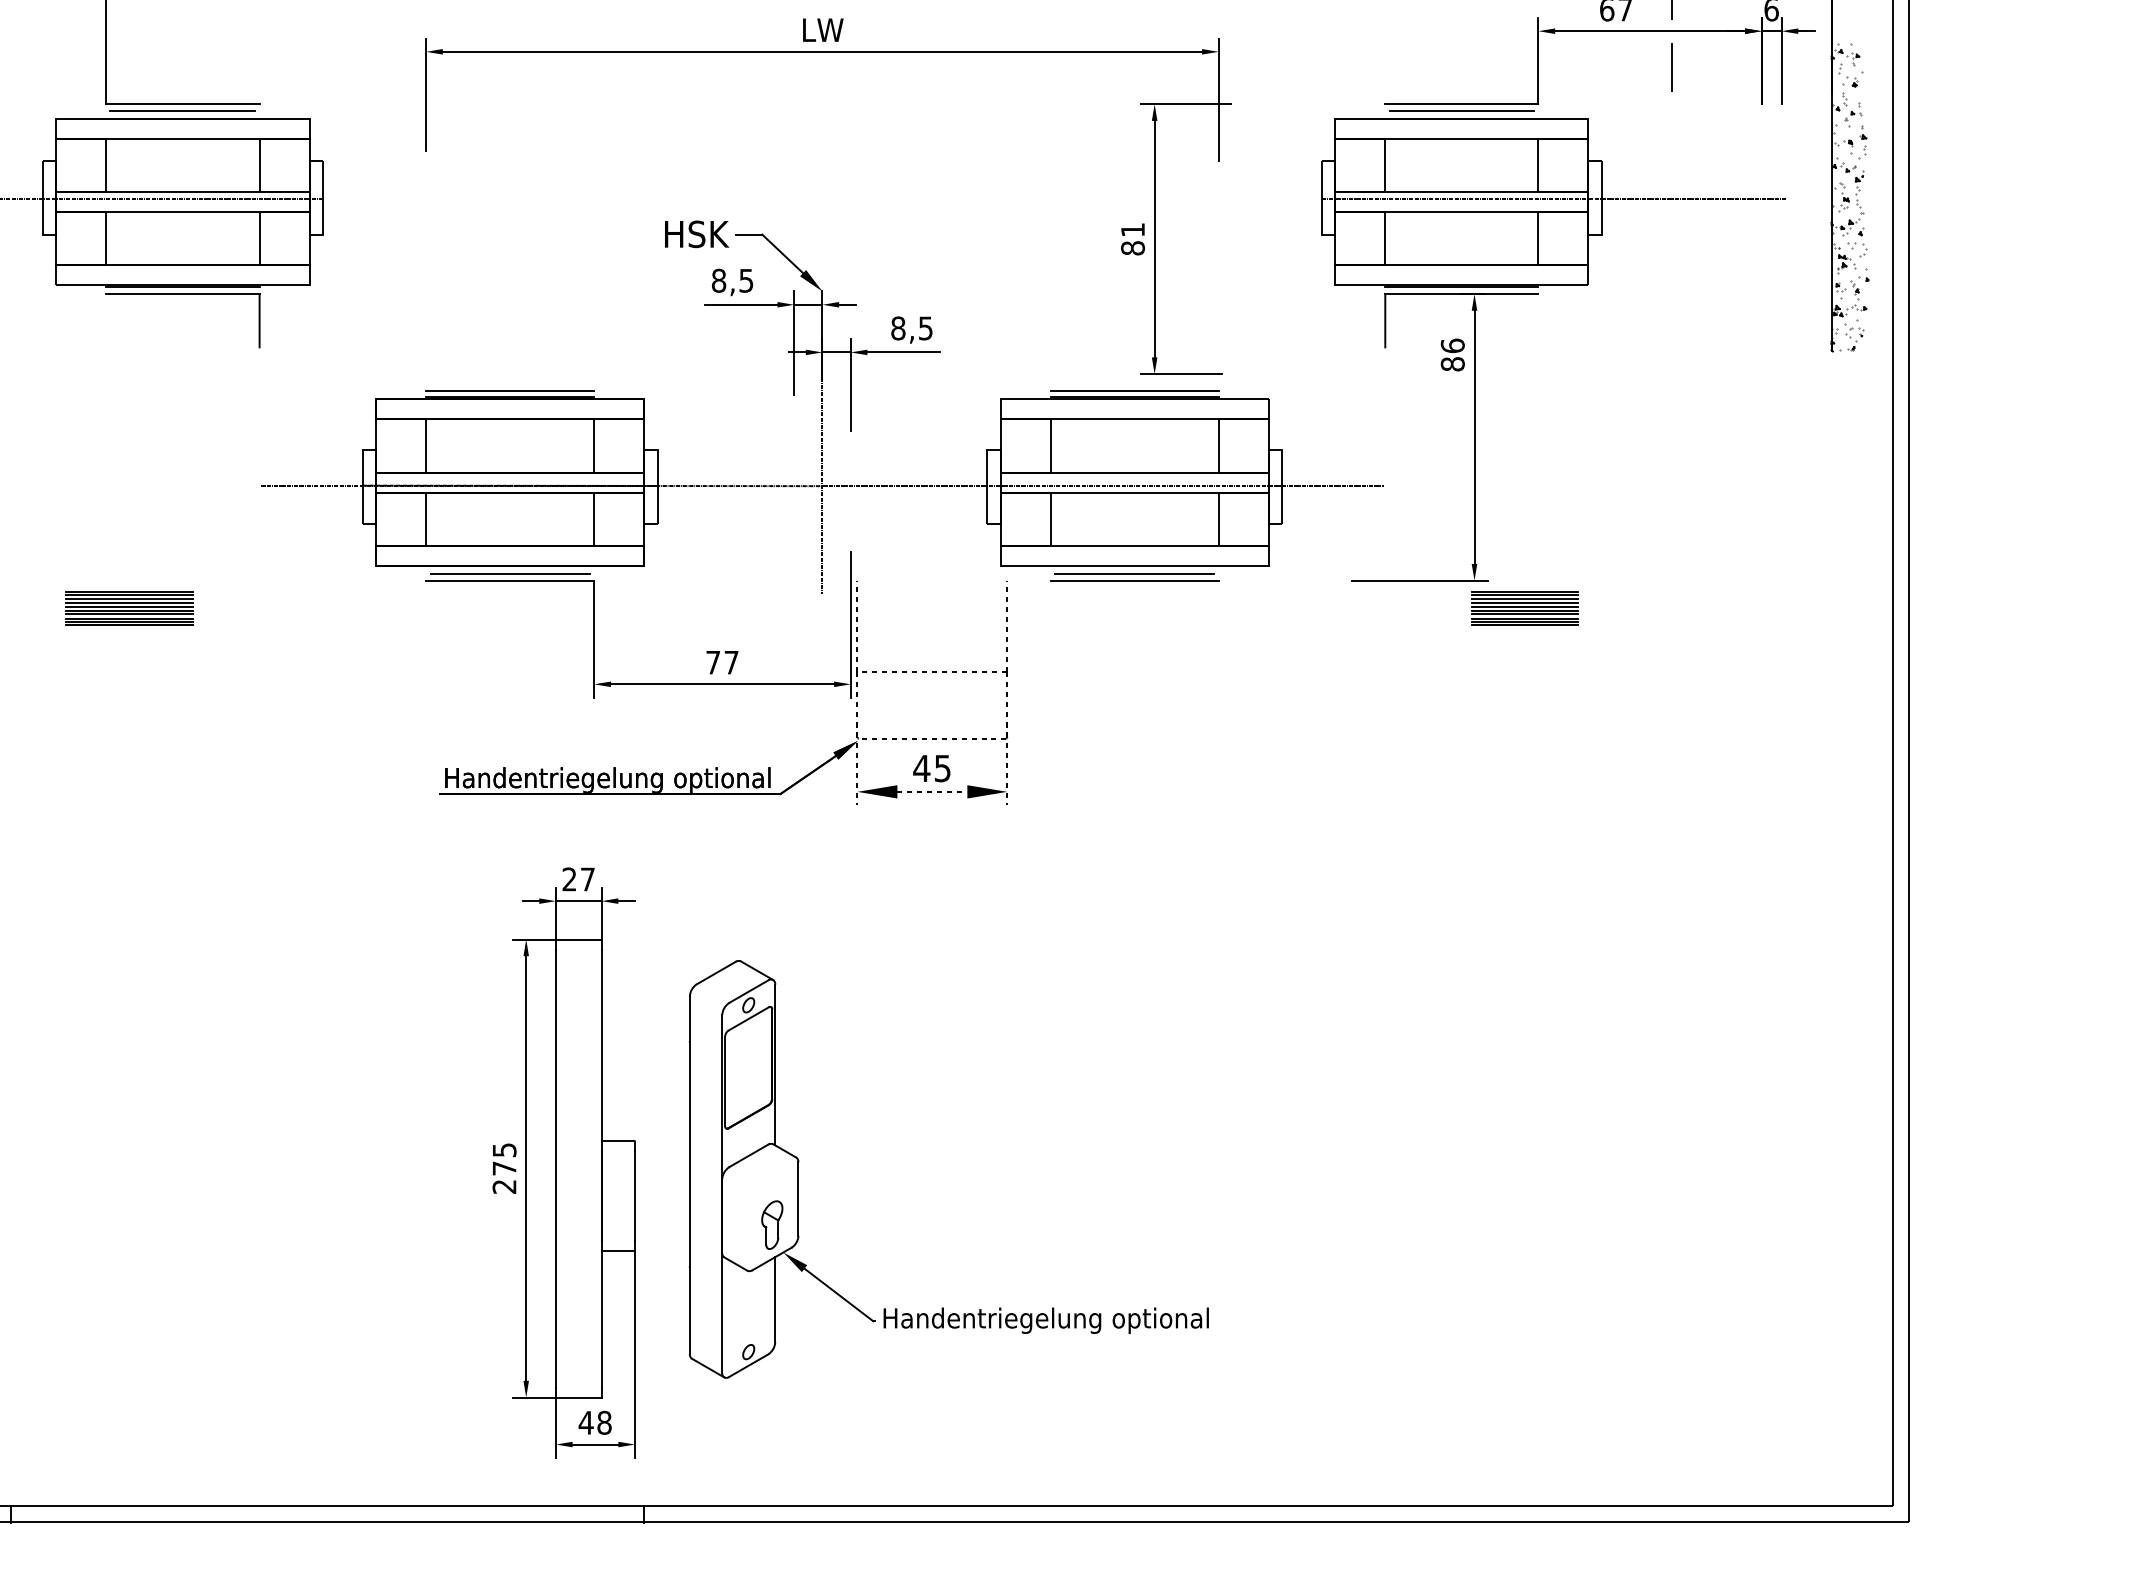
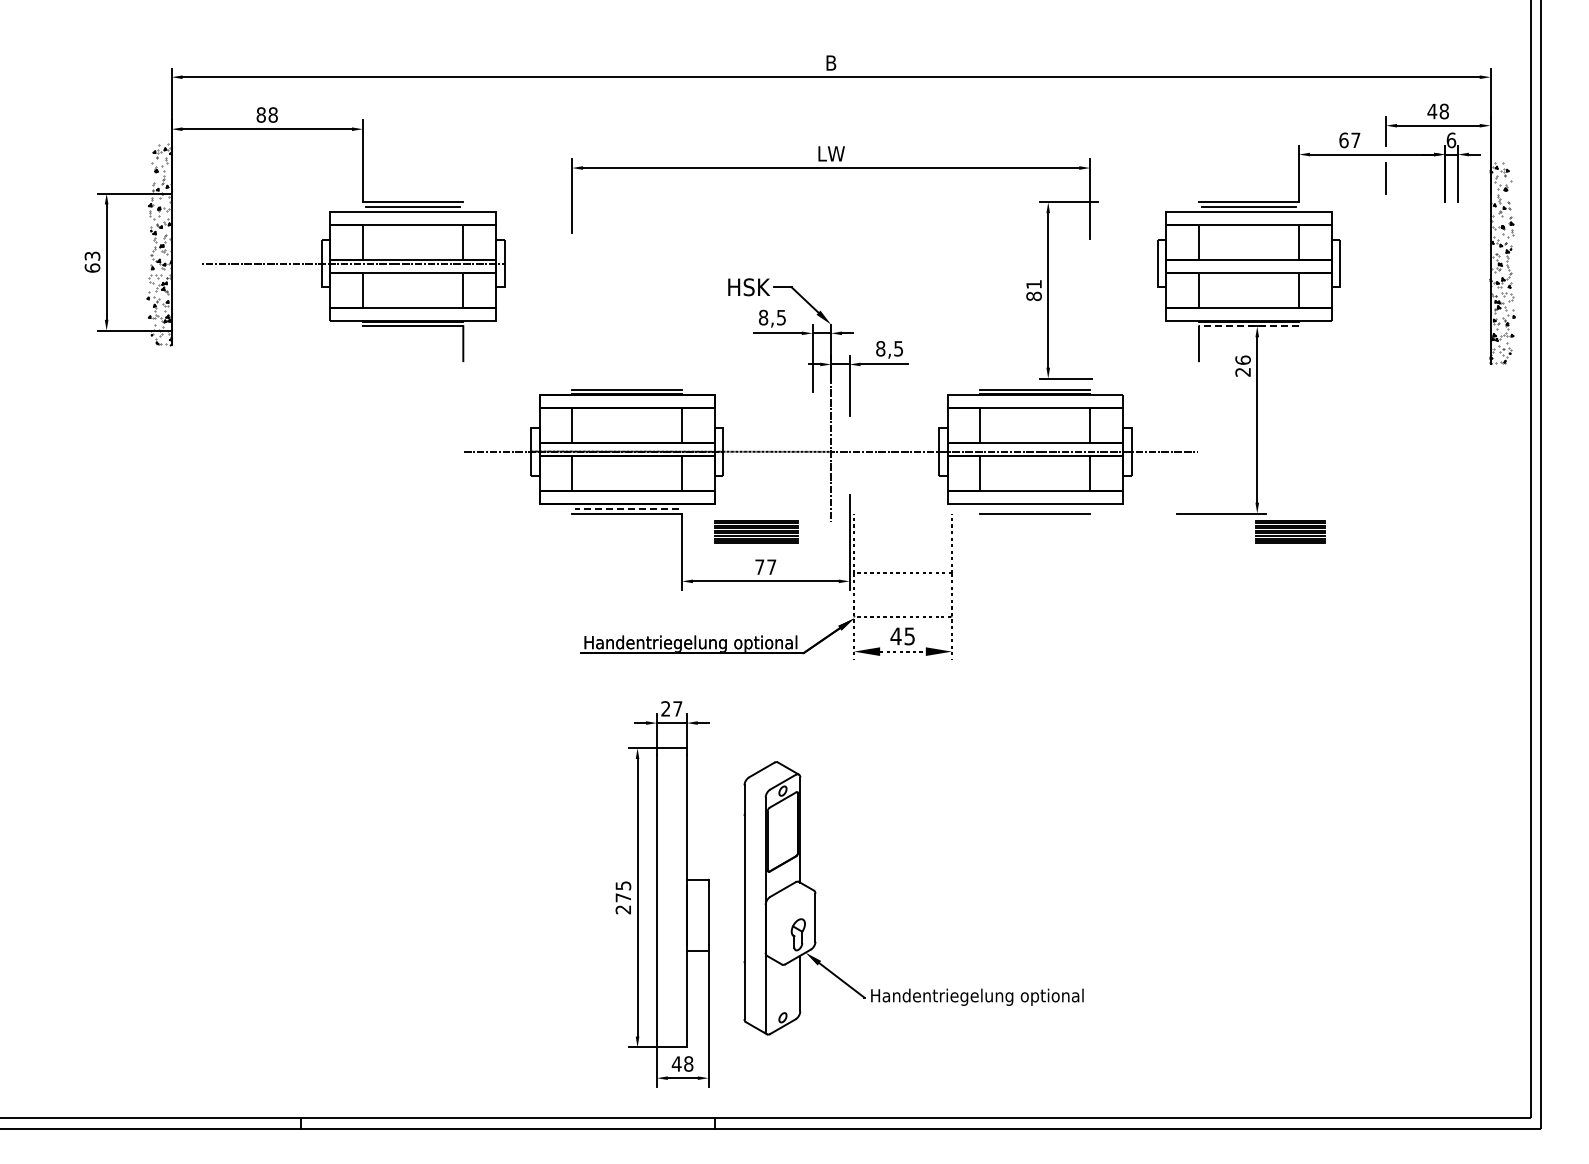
line: (1554, 199) -> (1309, 264), removed
line: (1461, 294) -> (1248, 326), solid -> dashed
text: (1451, 363) -> (1242, 371), 86 -> 26
line: (510, 574) -> (627, 509), solid -> dashed
line: (1135, 574) -> (1035, 509), removed
part: (129, 608) -> (756, 531), moved

